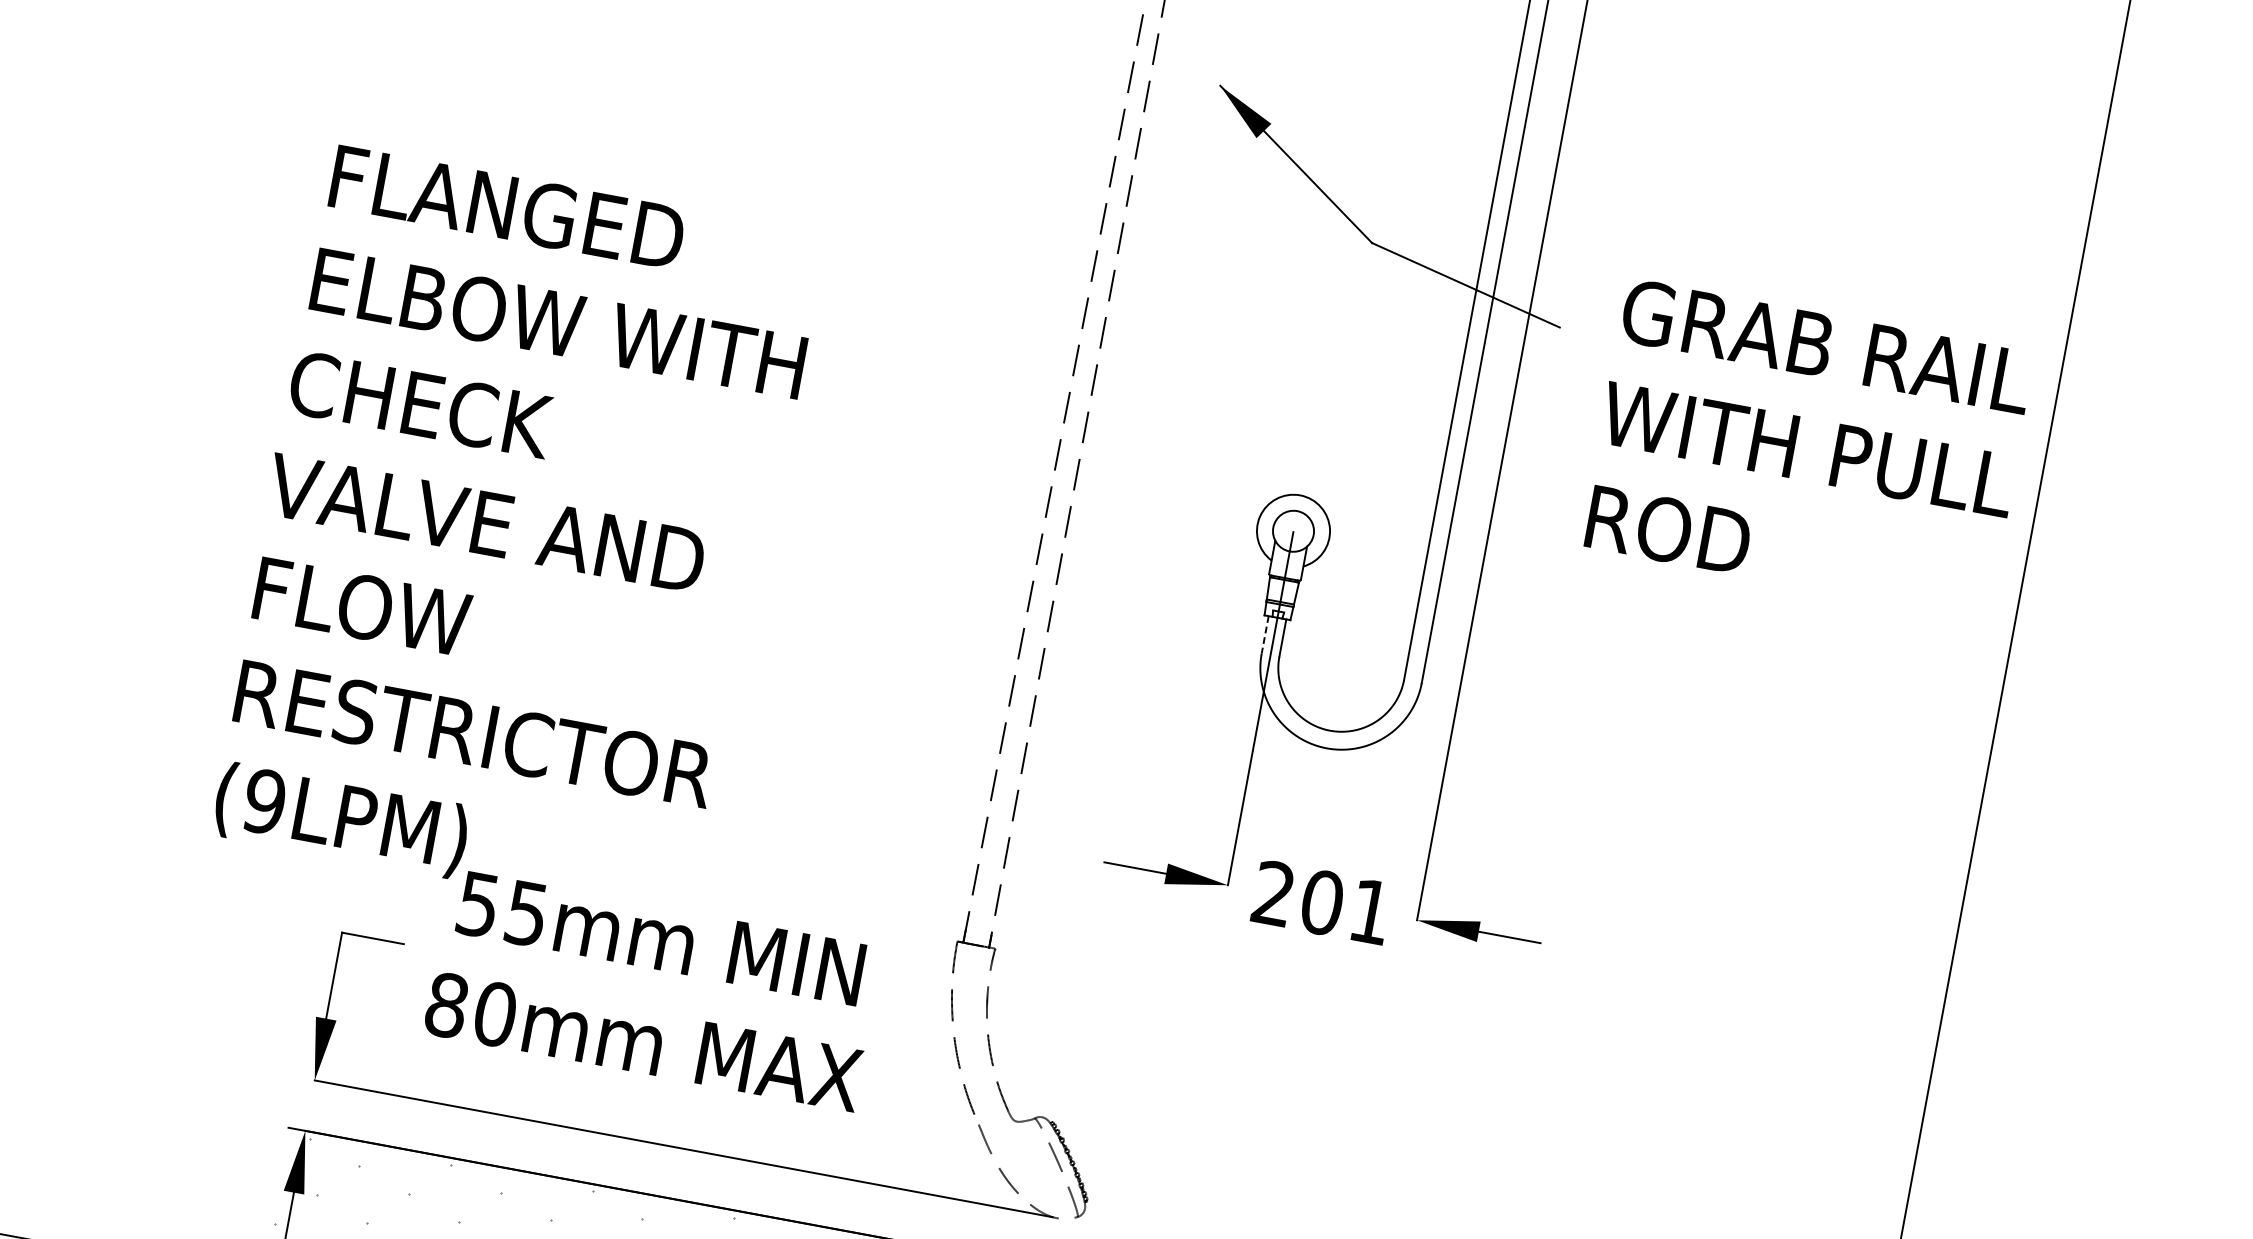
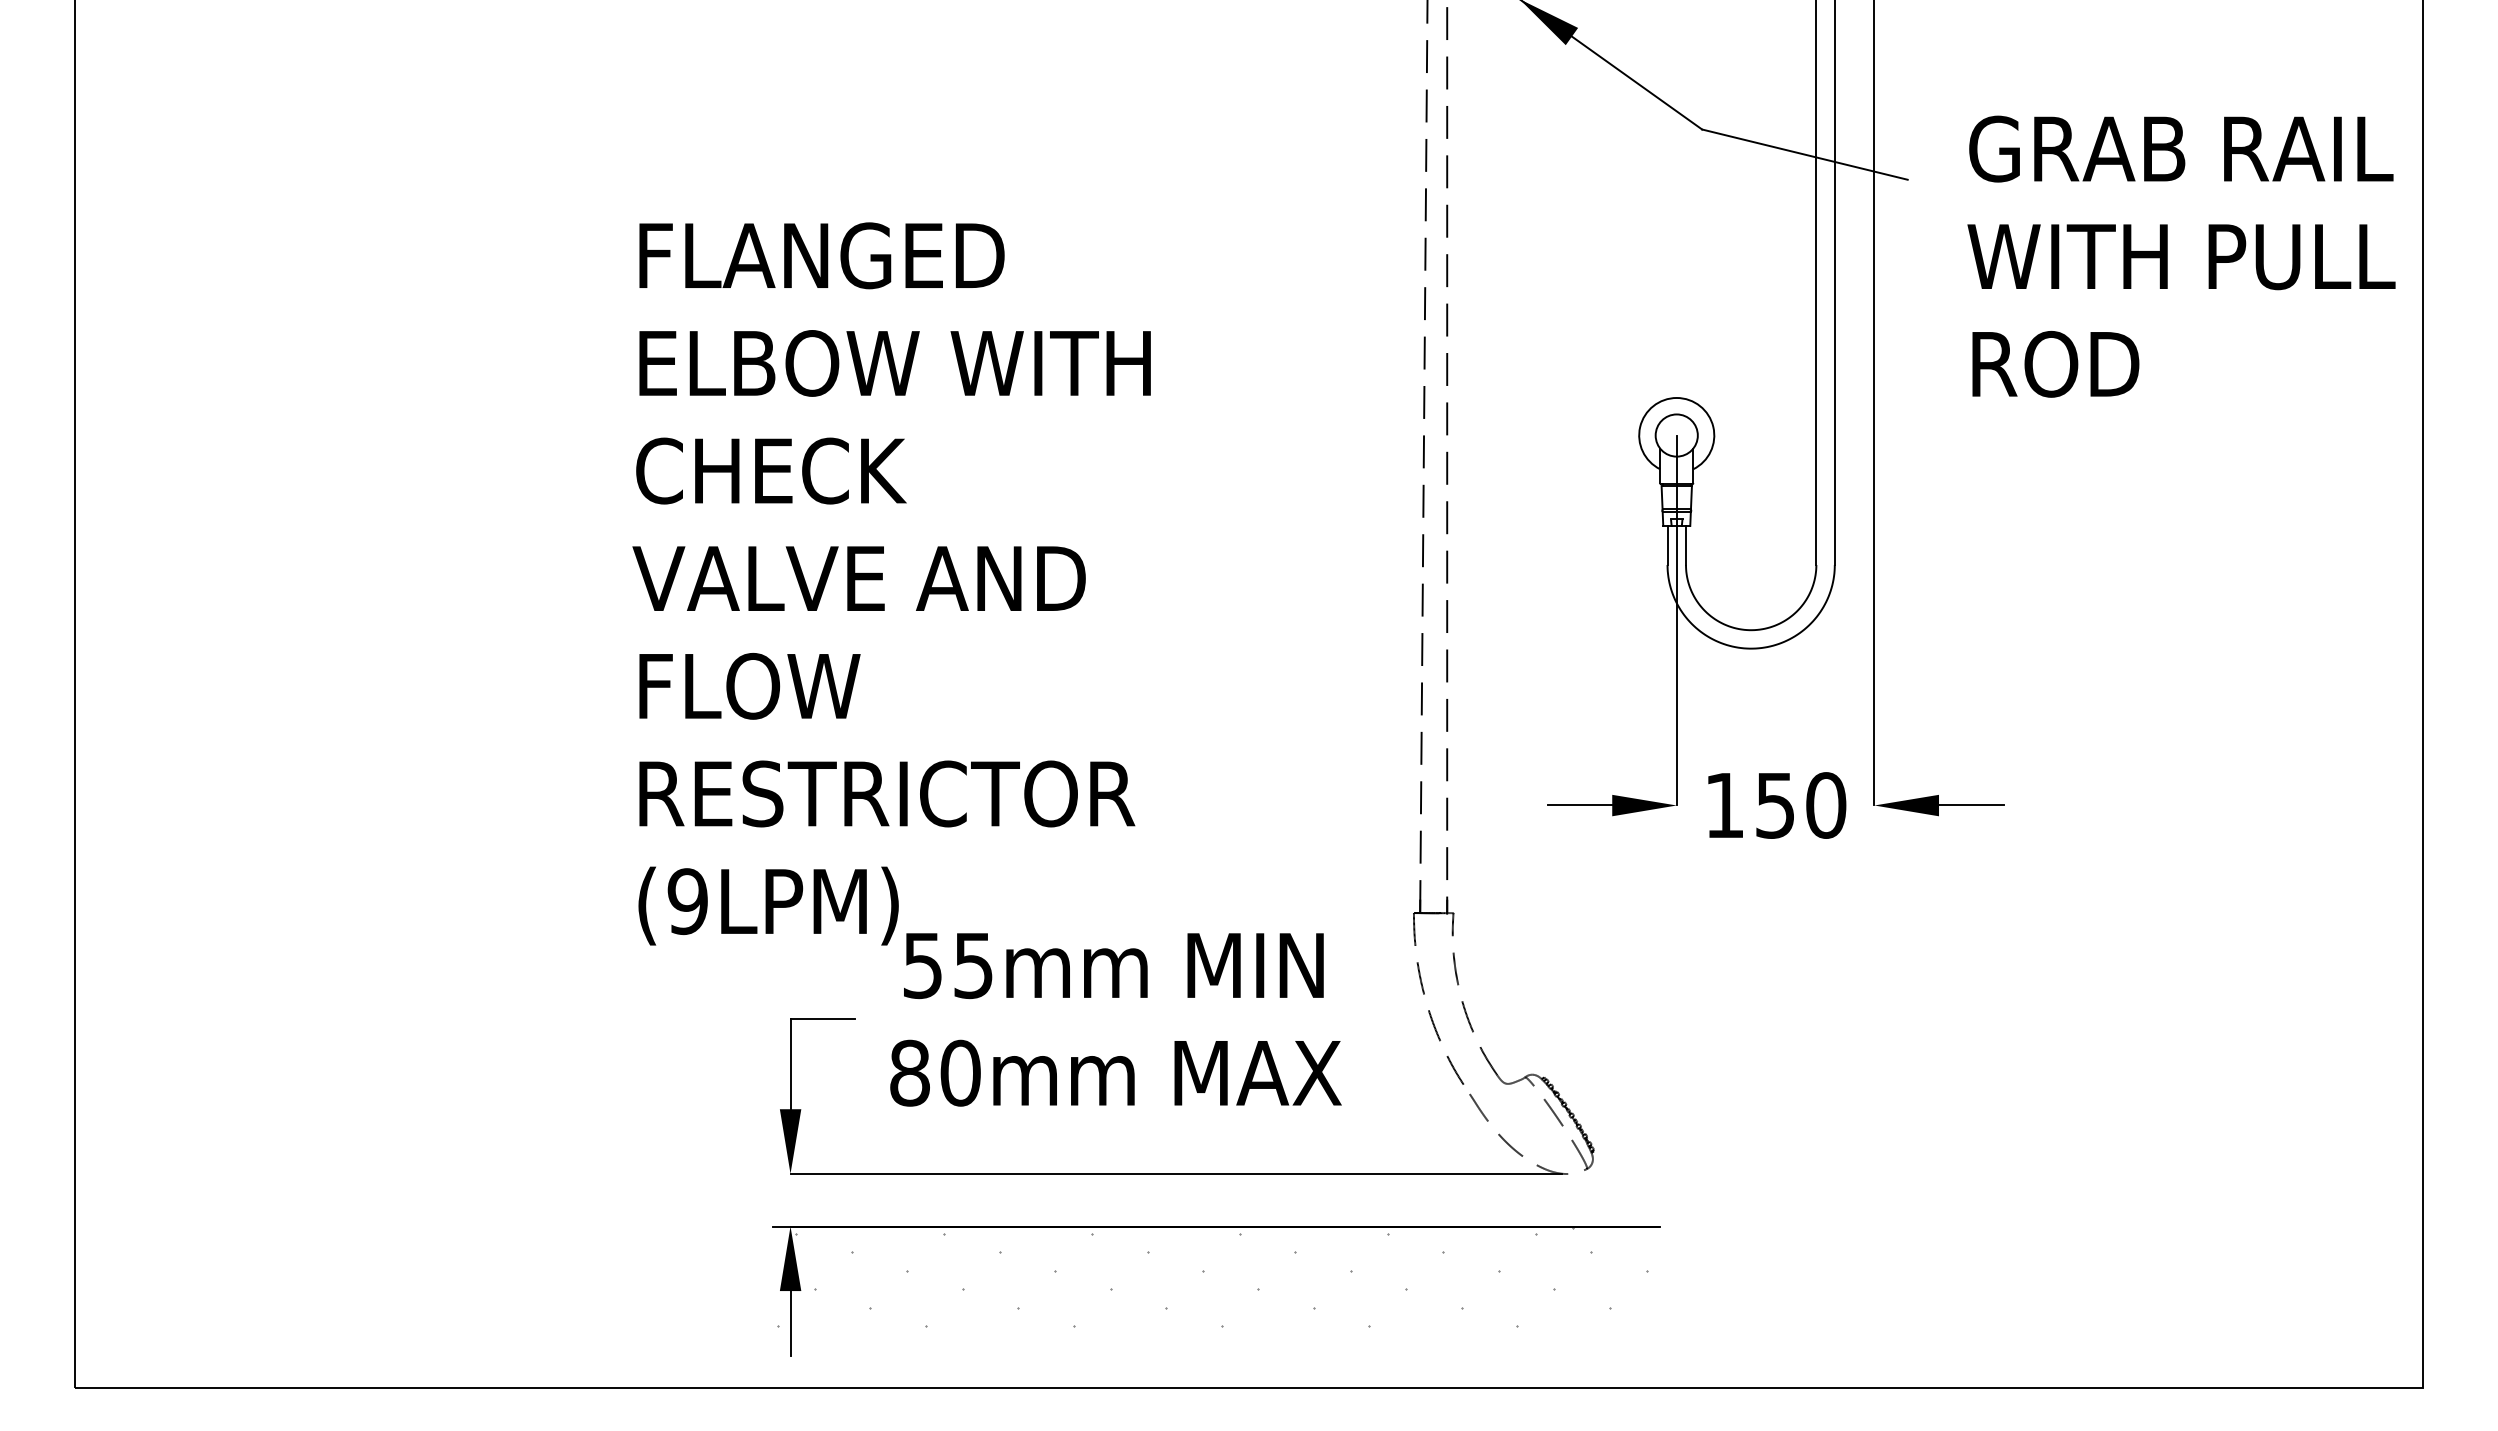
line: (1265, 634) -> (1667, 545), dashed -> solid
text: (1322, 902) -> (1775, 805), 201 -> 150

